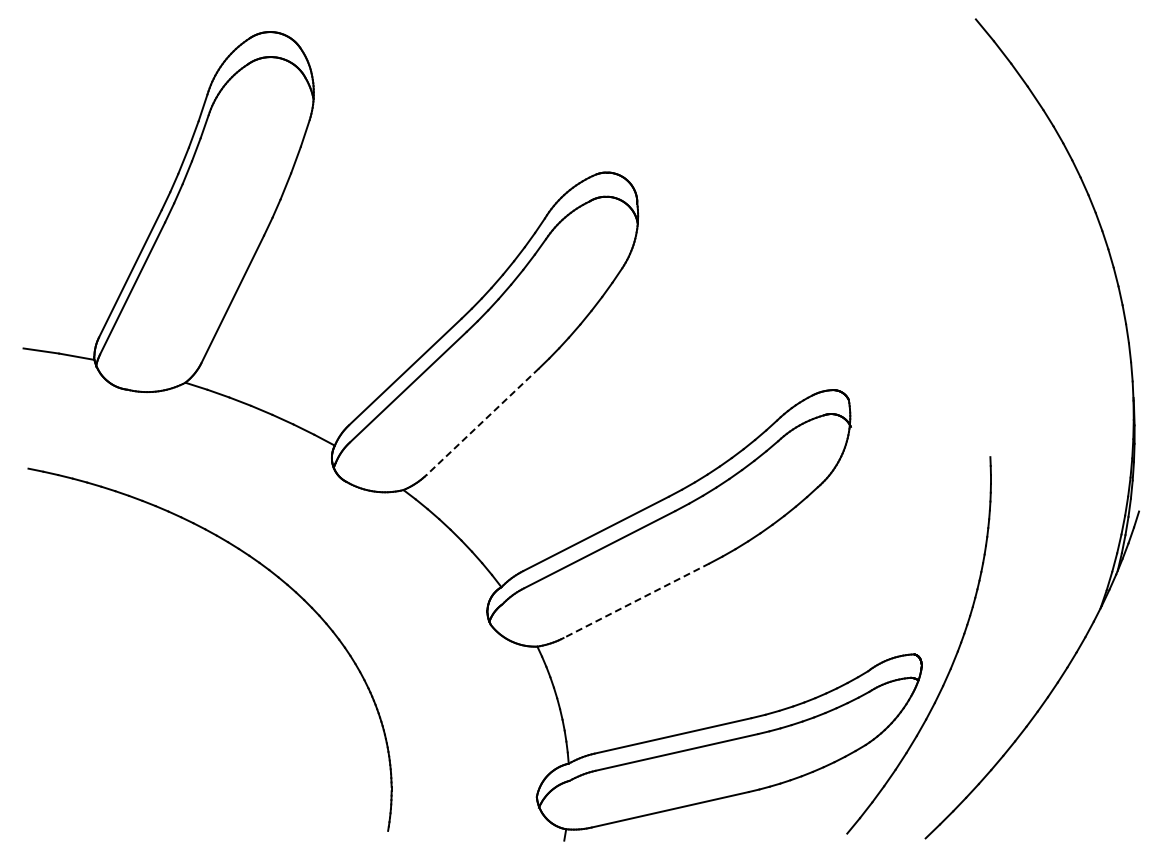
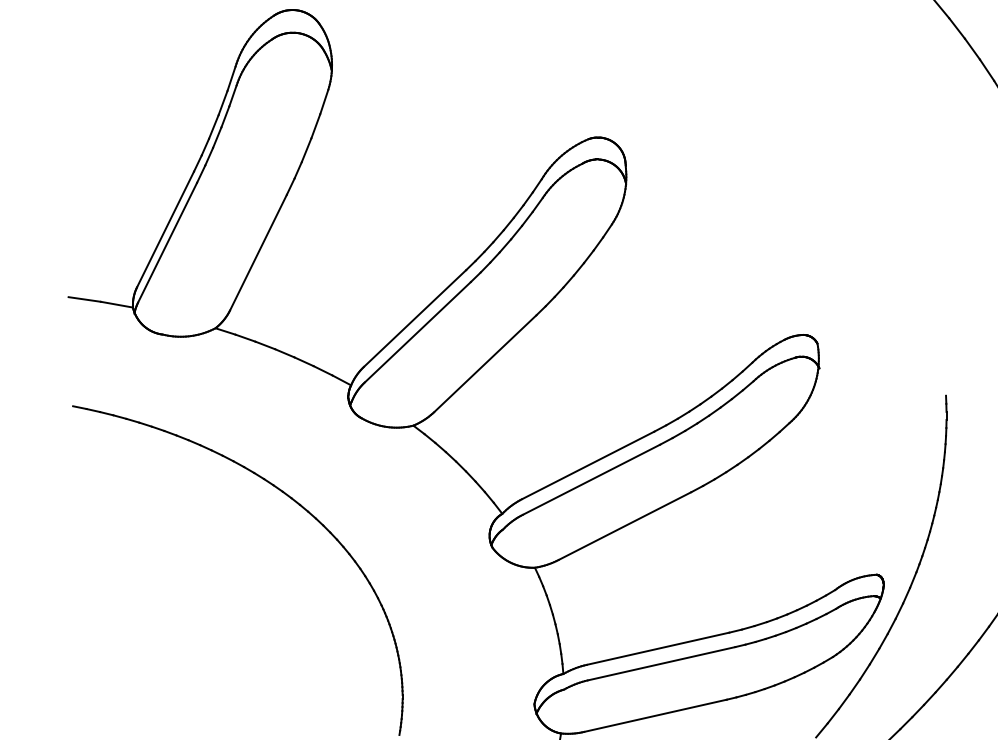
line: (482, 421) -> (485, 363), dashed -> solid
line: (636, 600) -> (624, 525), dashed -> solid

